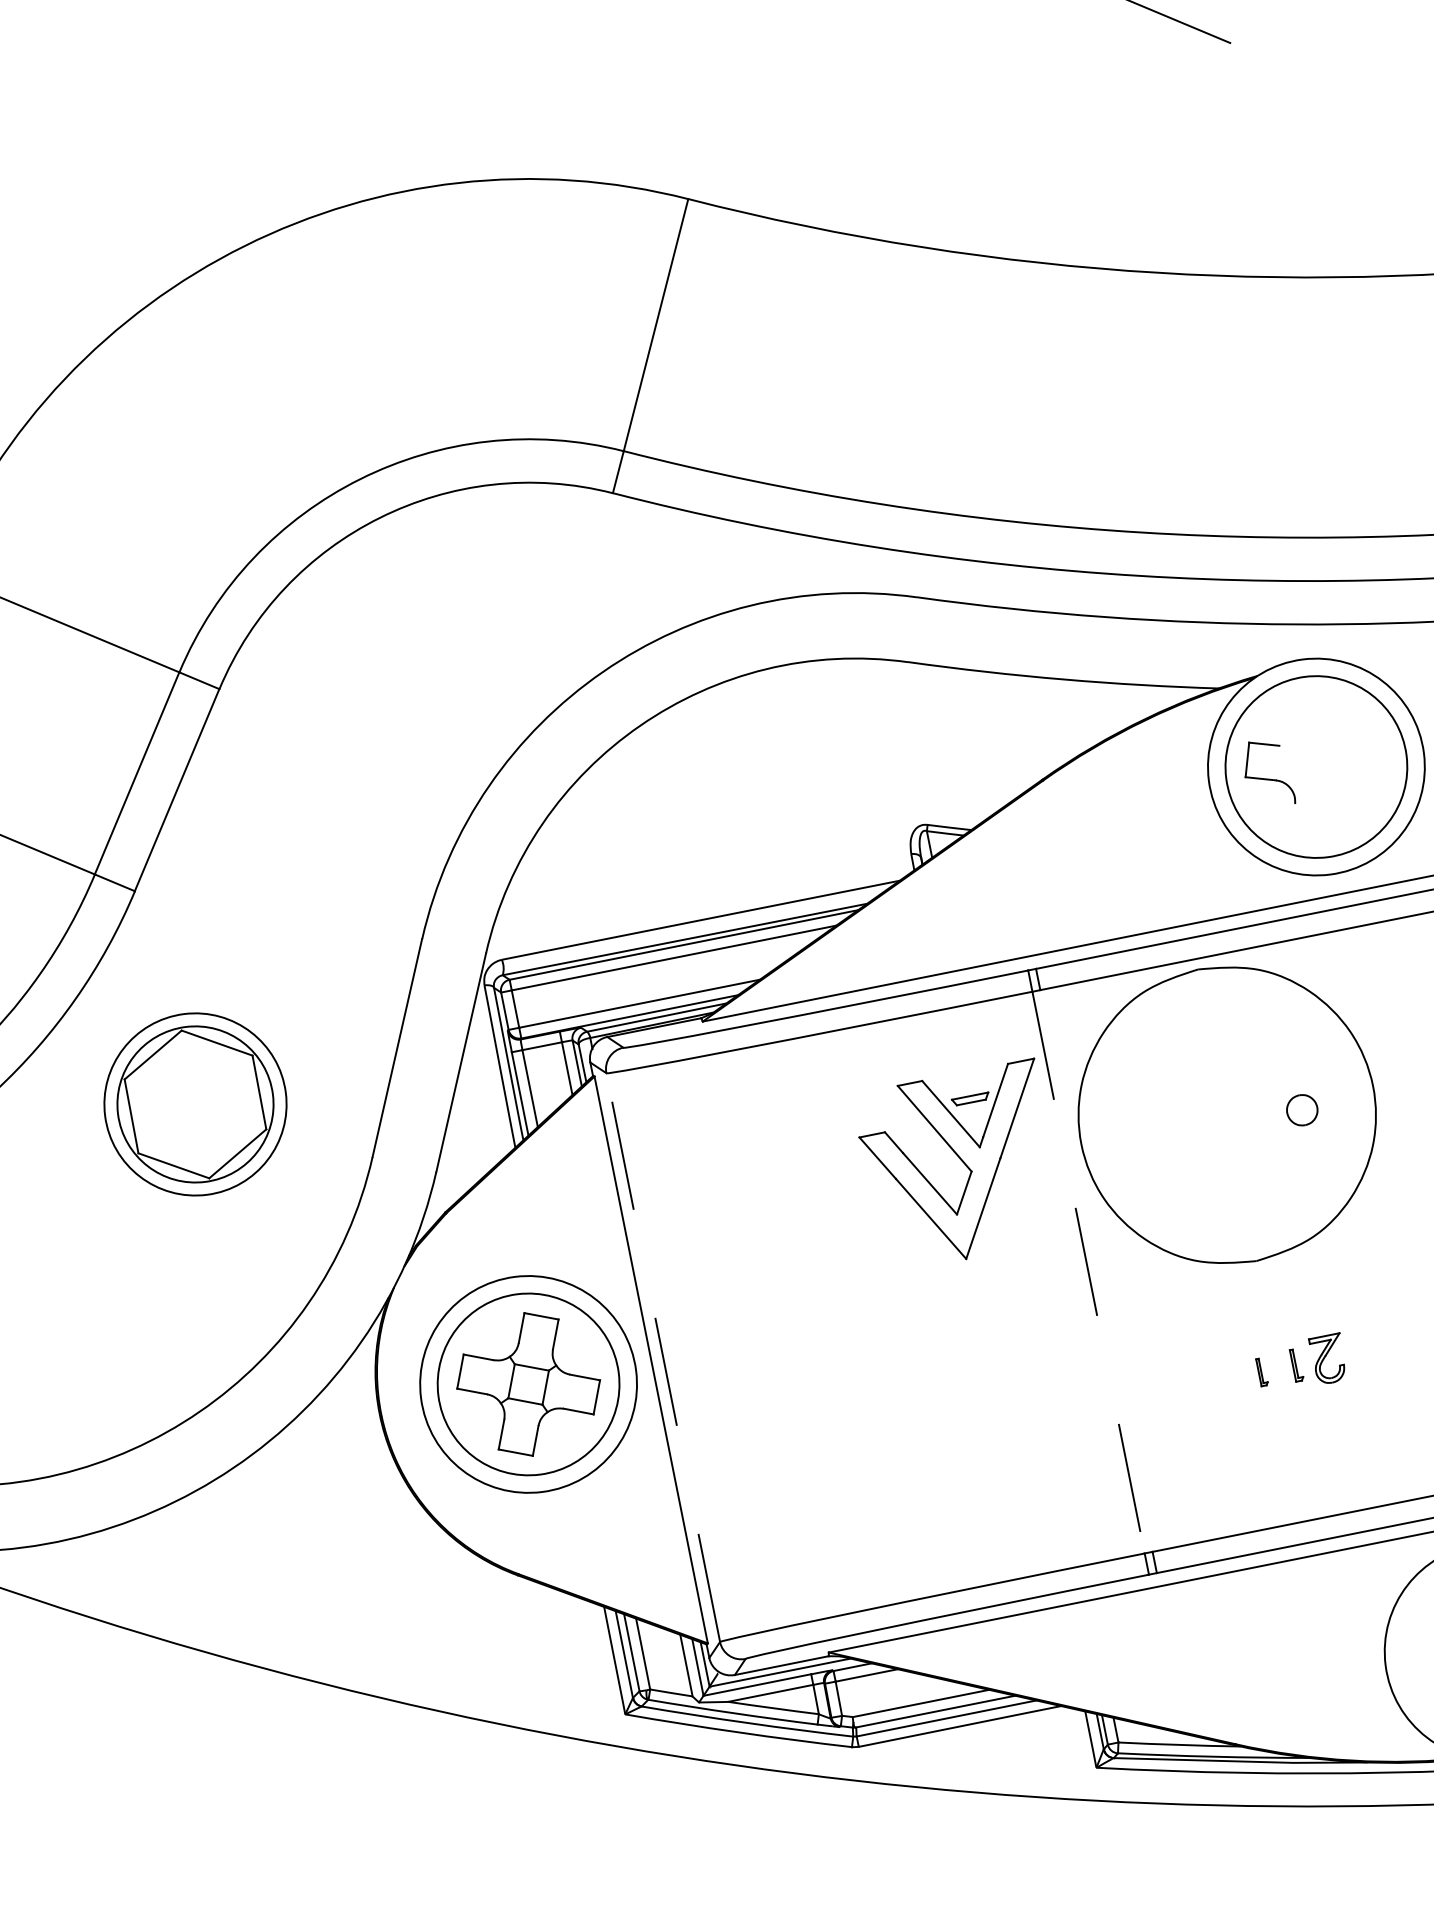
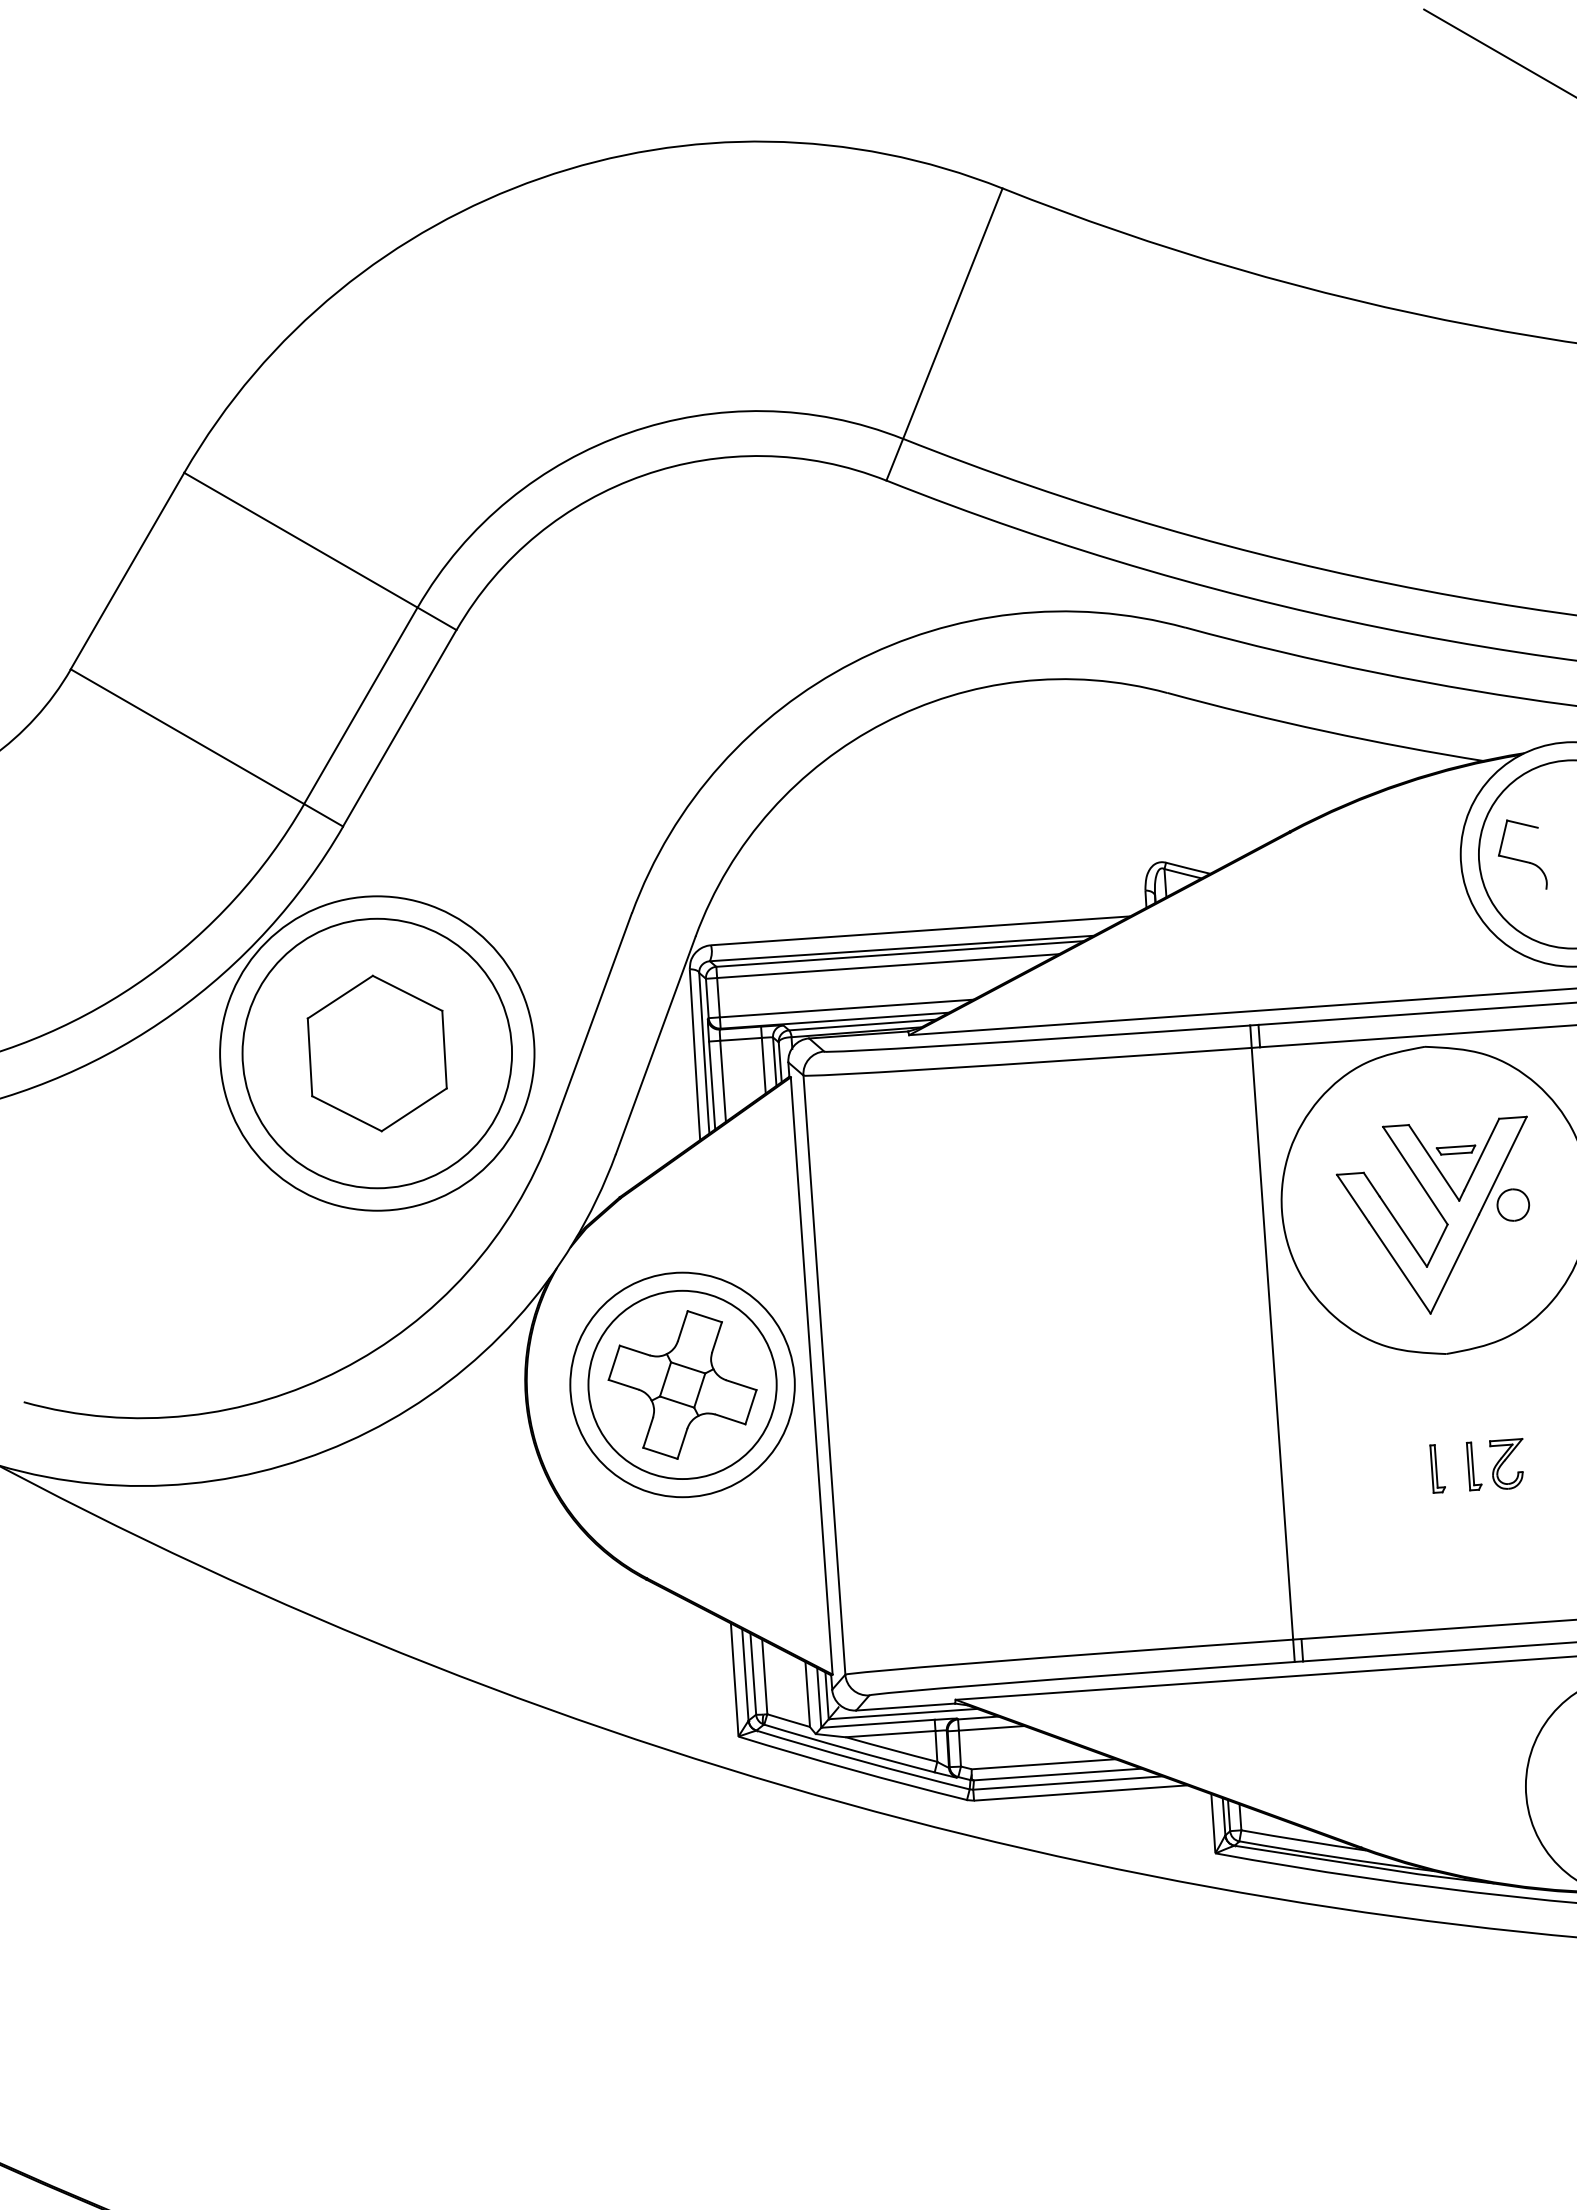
circle: (195, 1104) -> (377, 1053), size x1.67
circle: (195, 1104) -> (377, 1053), size x1.67
part: (960, 1160) -> (1437, 1211), moved
line: (1088, 1272) -> (1272, 1343), dashed -> solid
line: (663, 1357) -> (824, 1374), dashed -> solid
part: (1296, 1365) -> (1473, 1466), size x1.43
part: (1261, 1371) -> (1437, 1468), size x1.67

